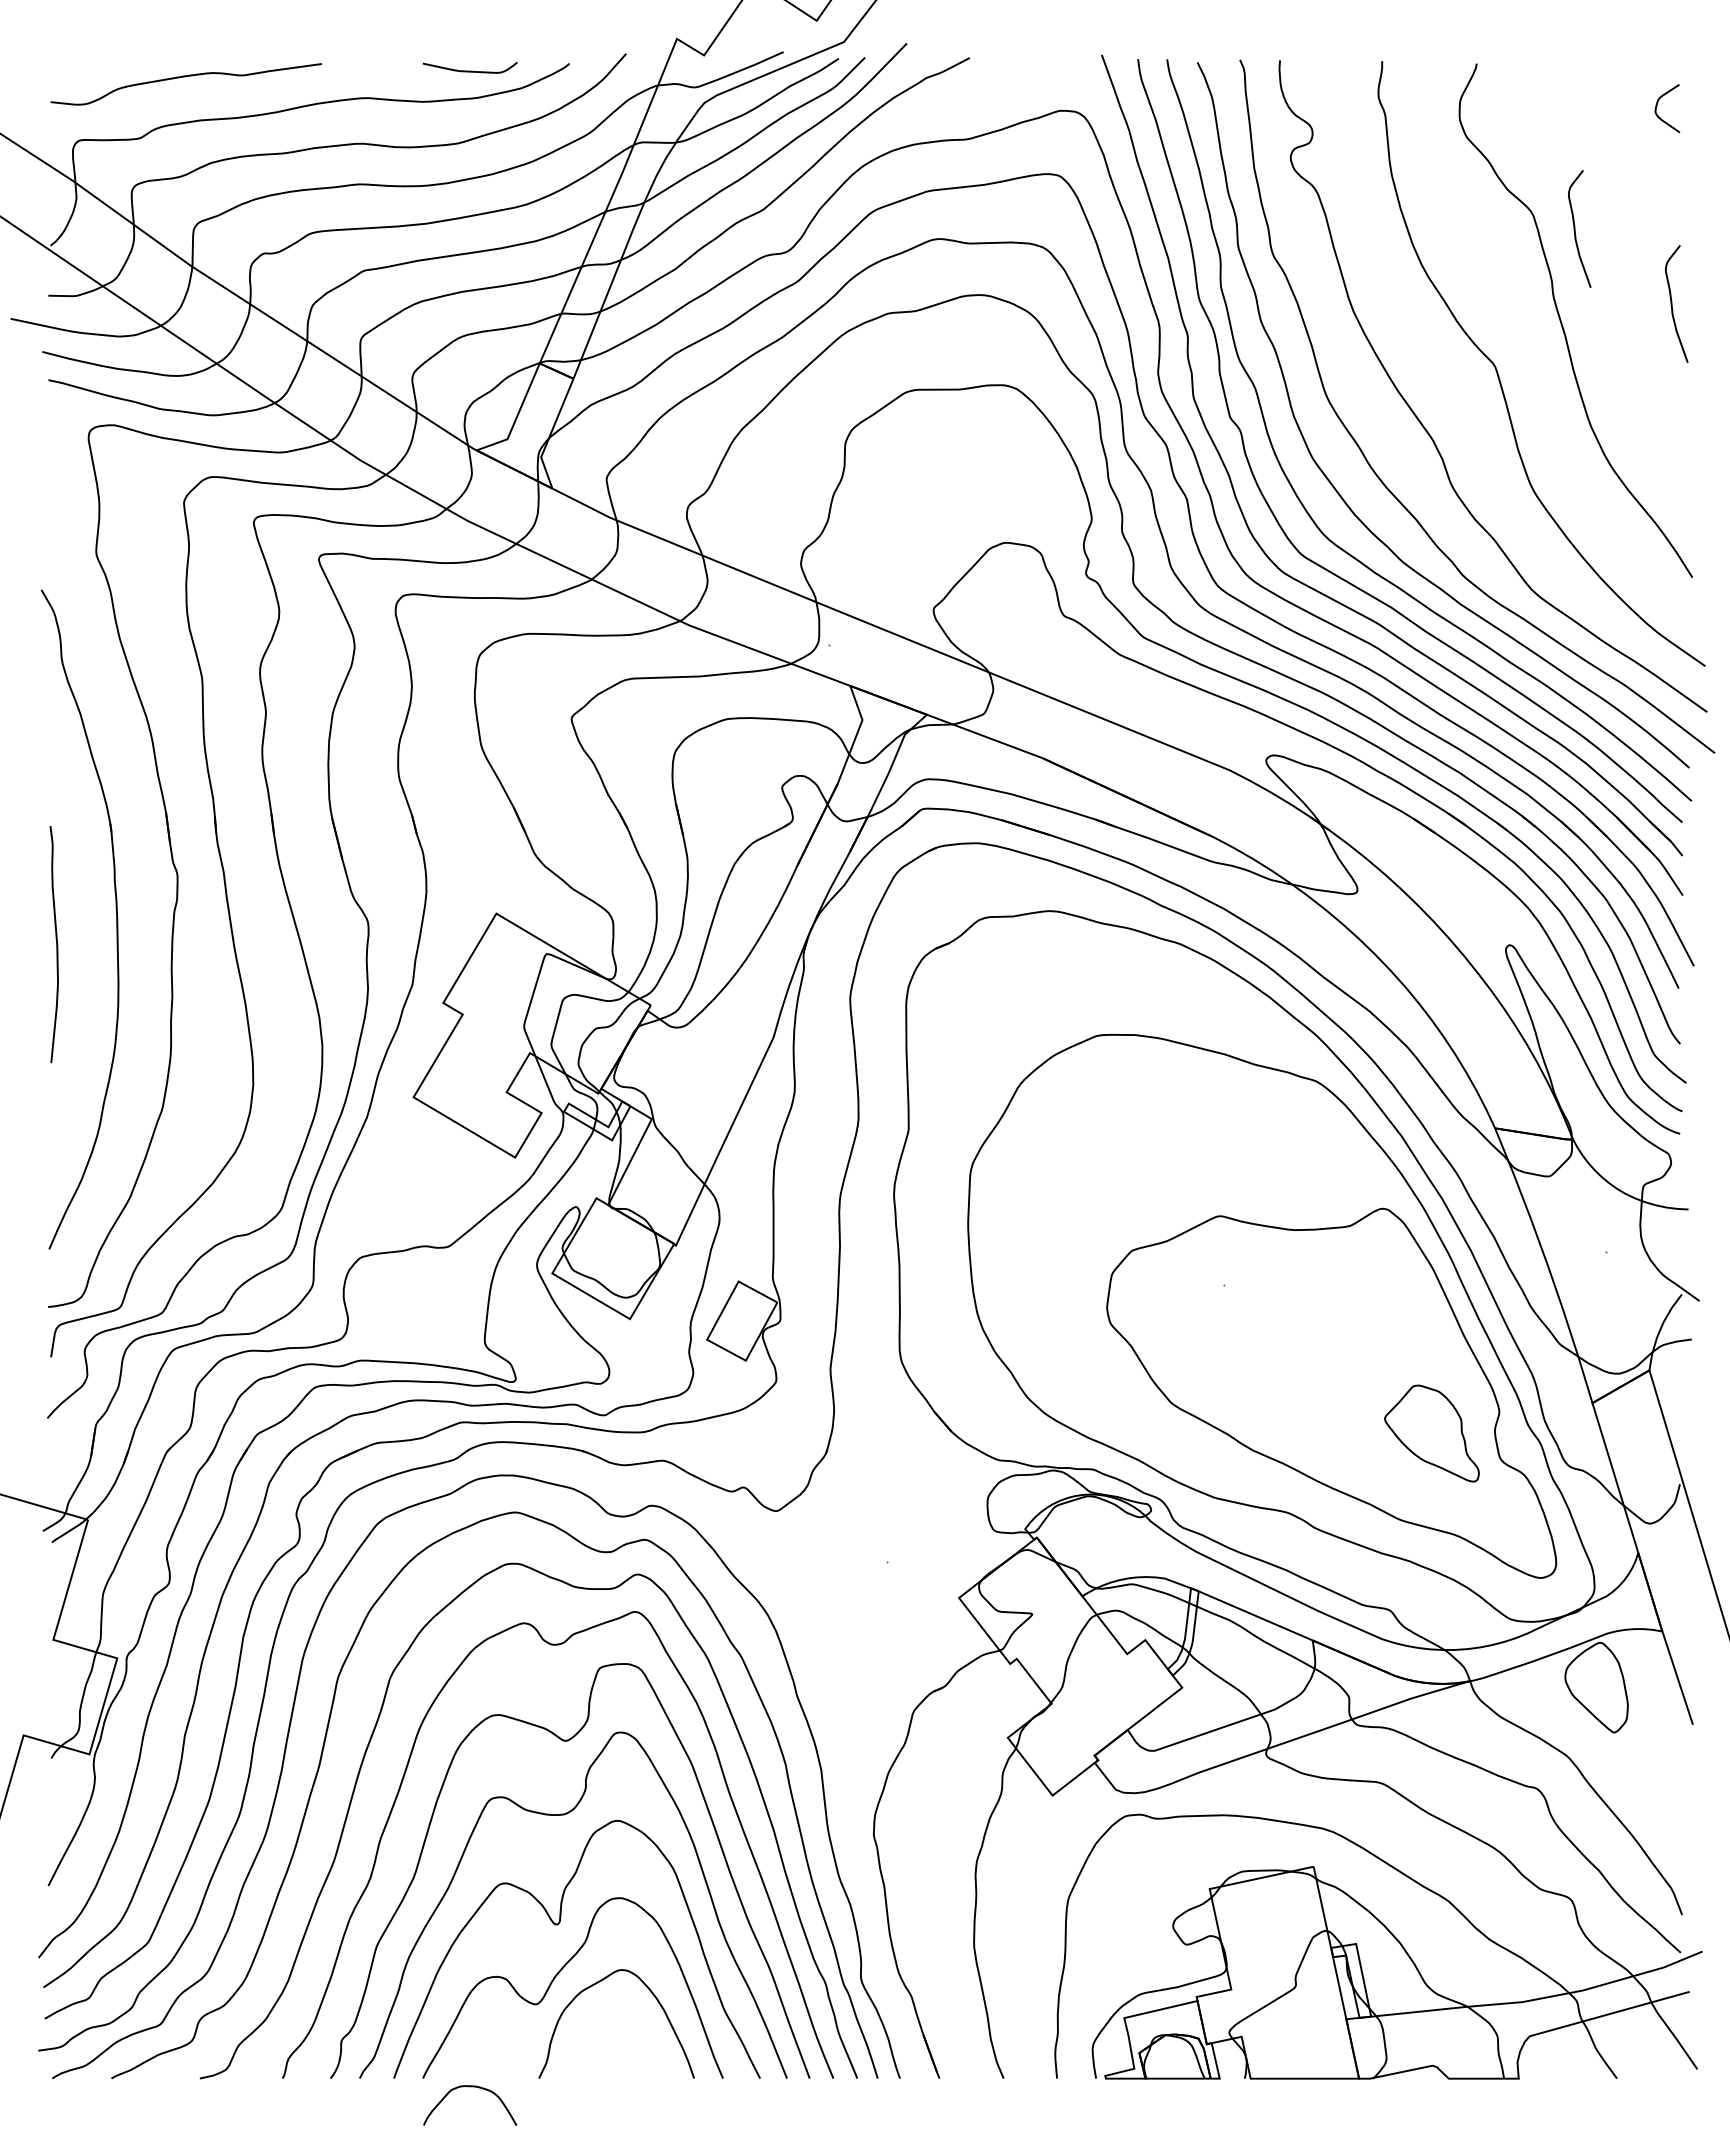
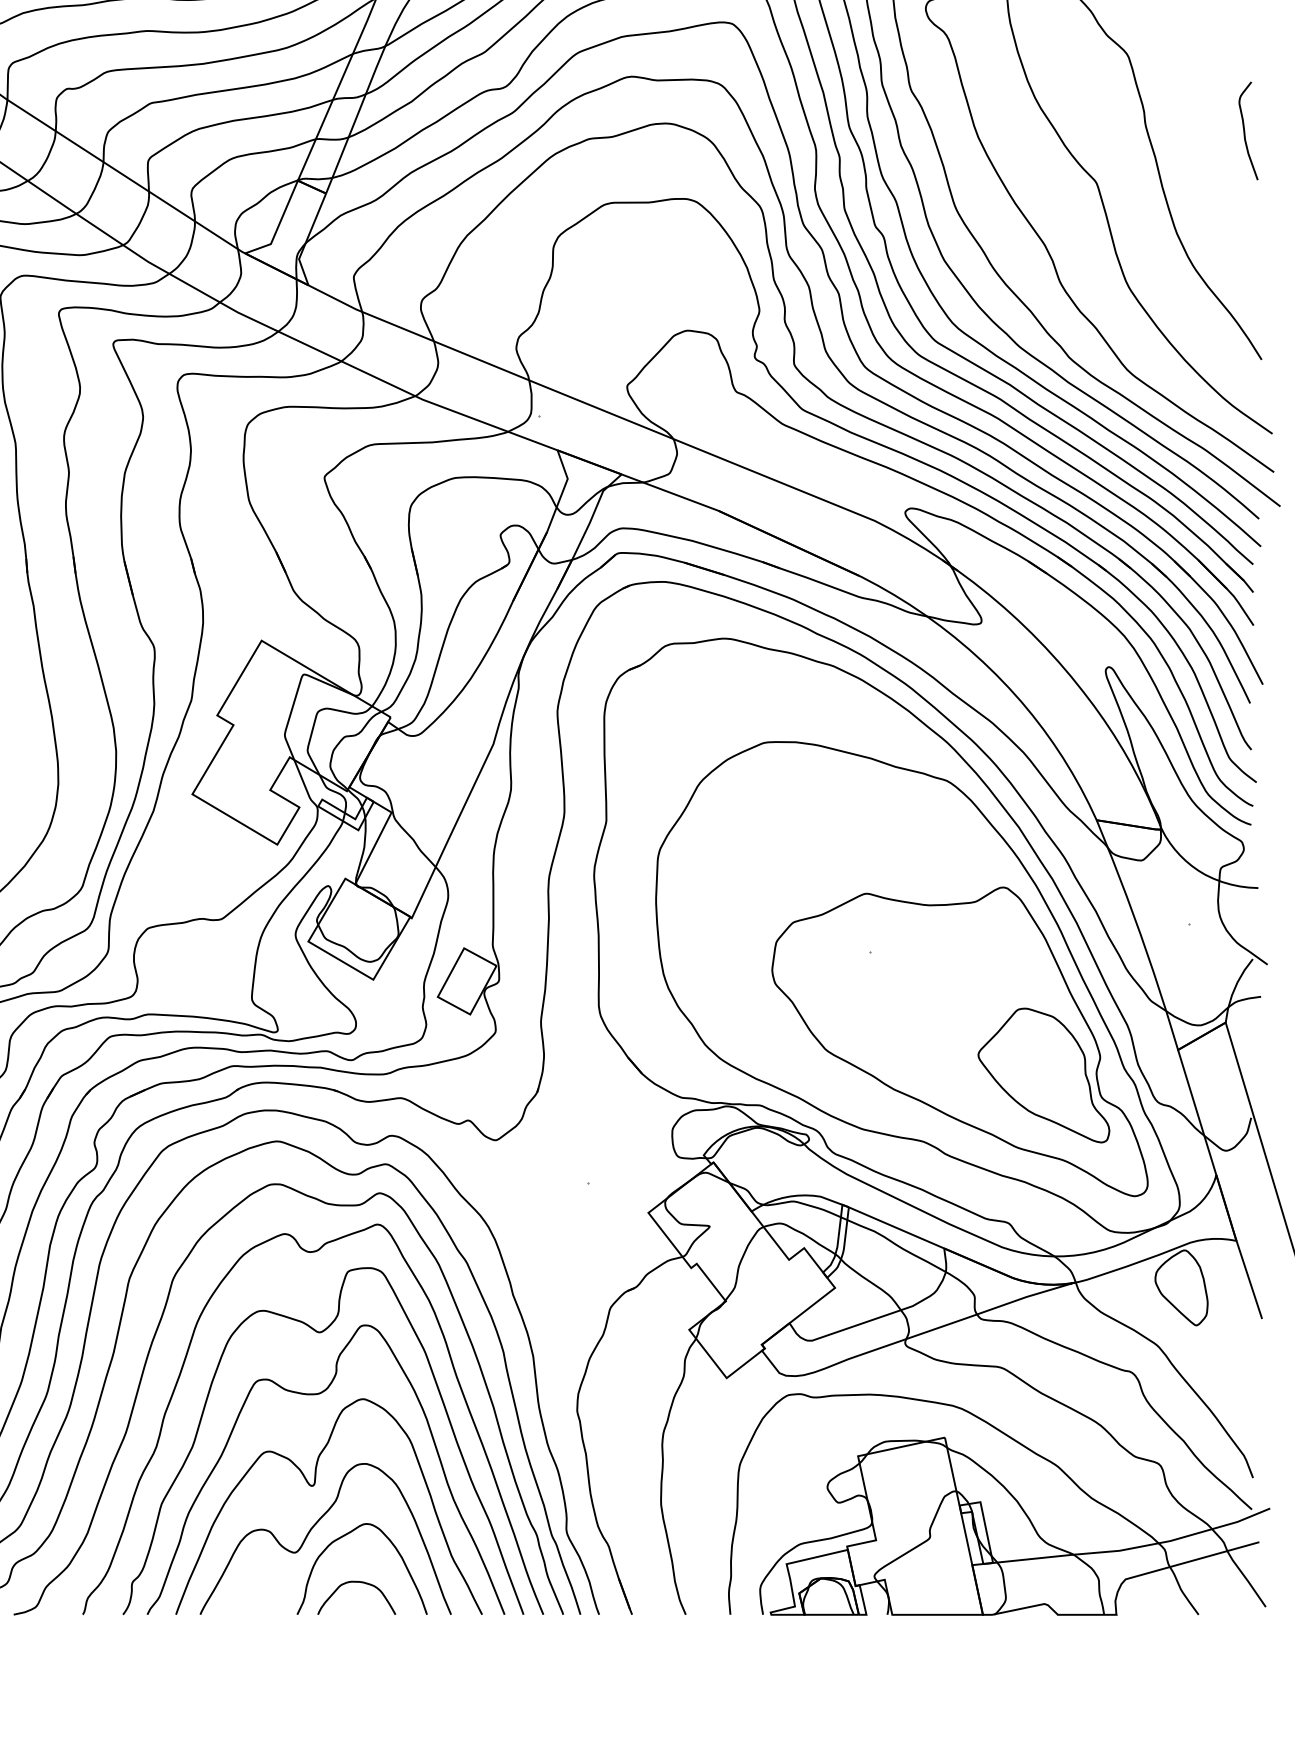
curve: (1575, 228) -> (1163, 67), removed
part: (1431, 1433) -> (1043, 1075), size x1.67
curve: (469, 2087) -> (356, 1582), moved

